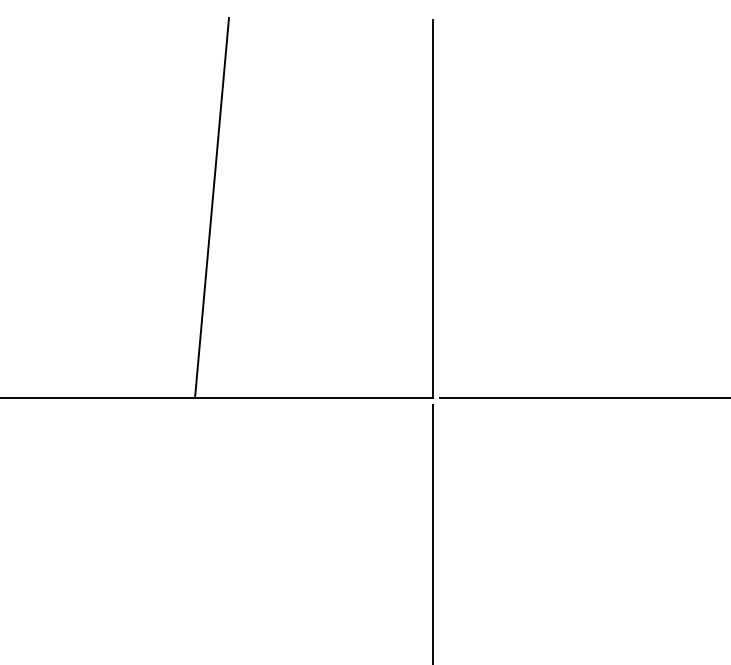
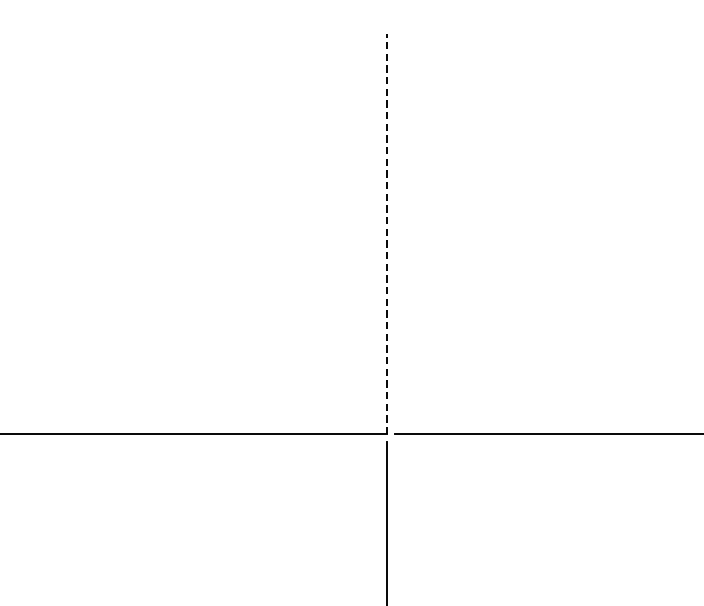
line: (211, 207) -> (152, 232), removed
line: (432, 209) -> (387, 234), solid -> dashed

